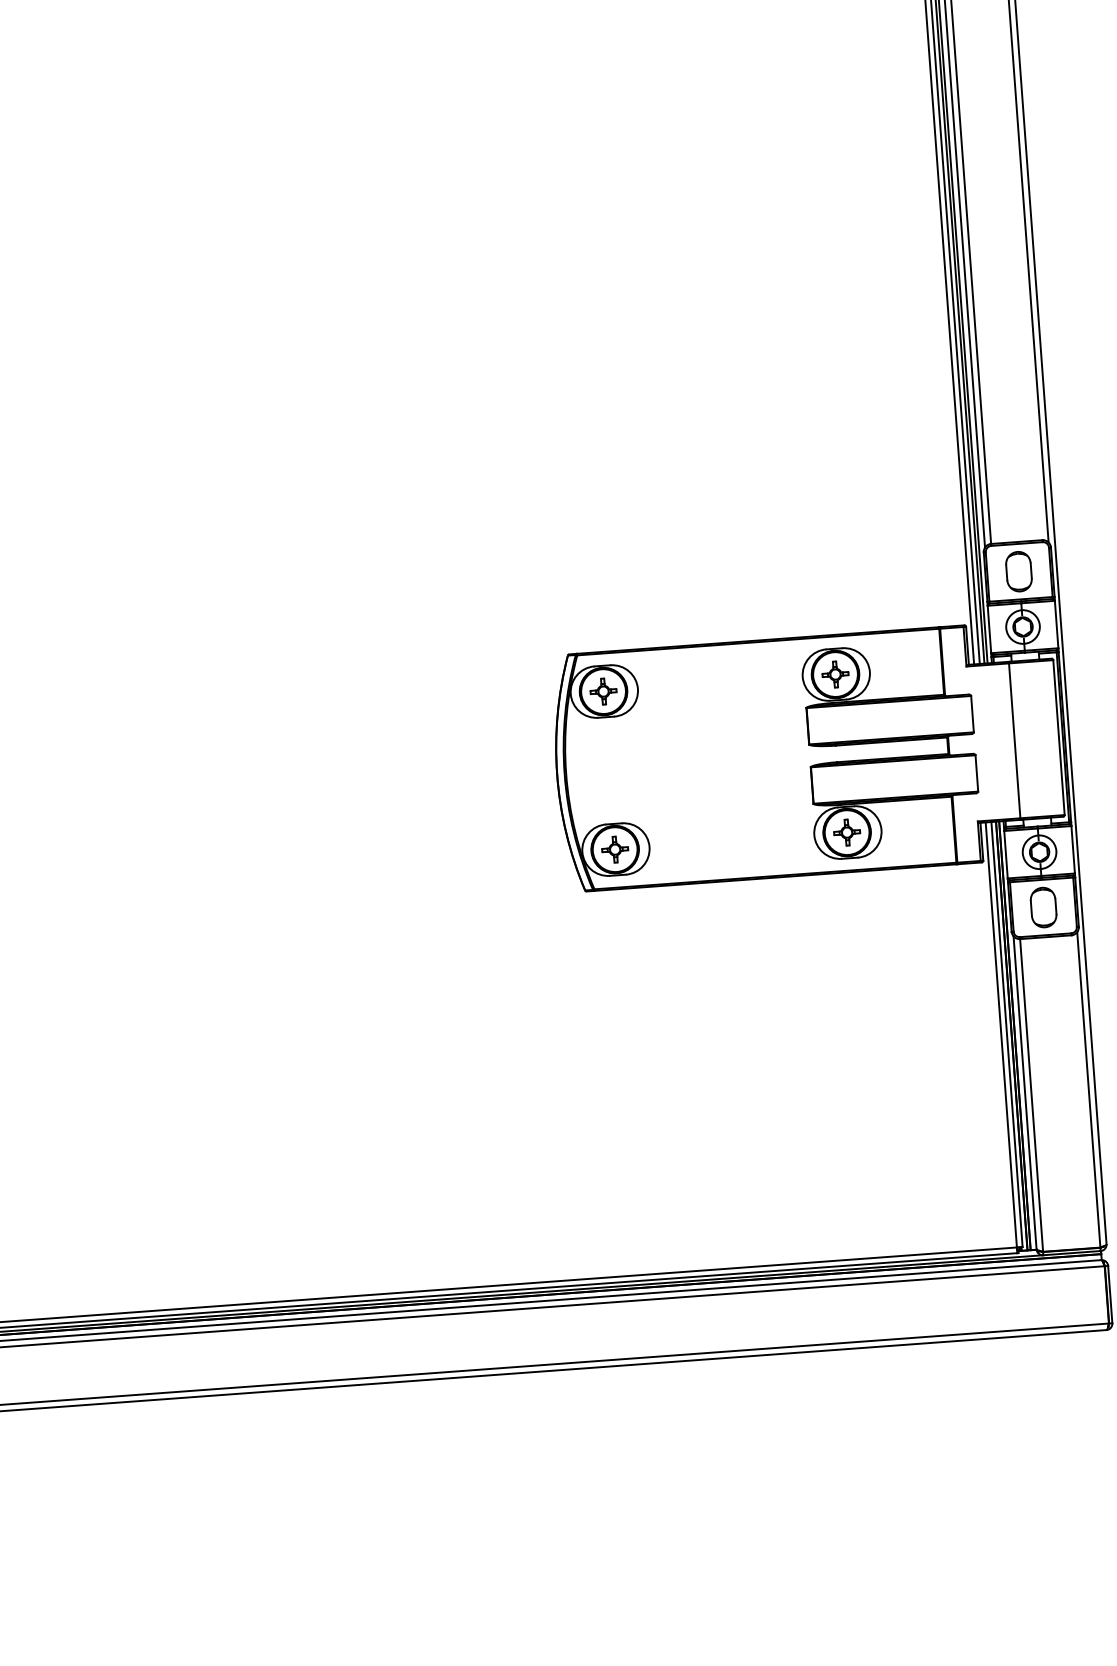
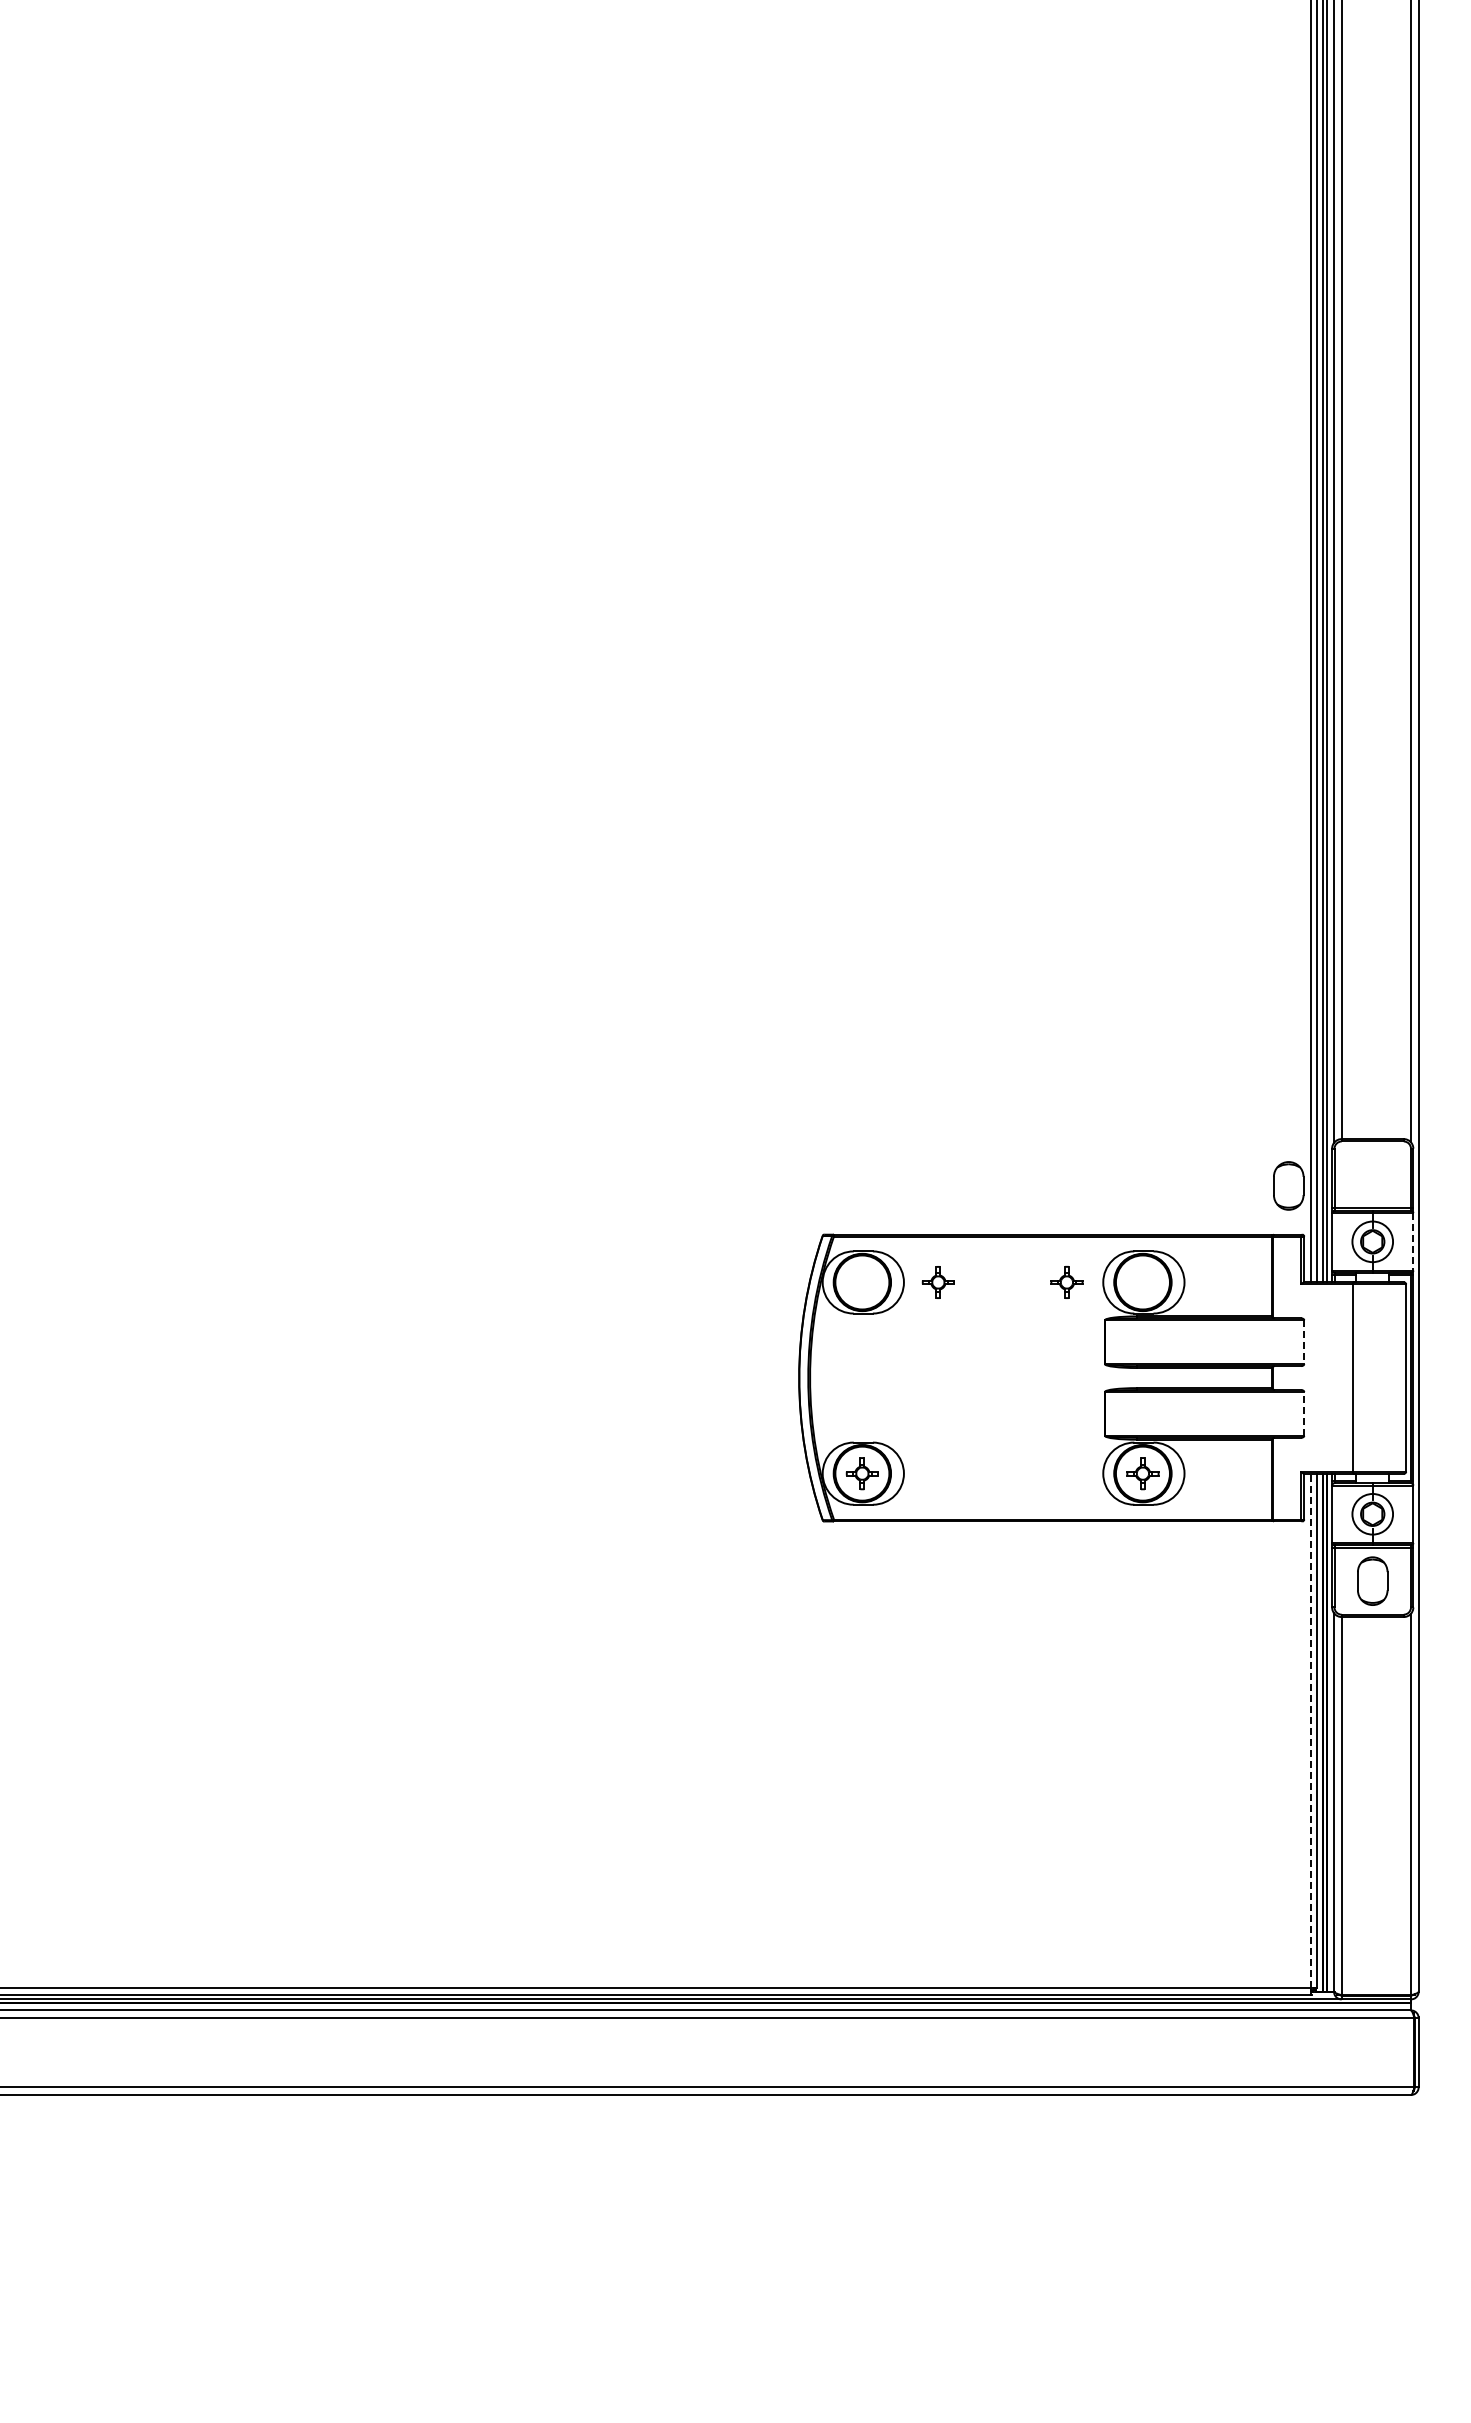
part: (1018, 571) -> (1288, 1185), moved
line: (1056, 624) -> (1413, 1241), solid -> dashed
part: (835, 674) -> (1066, 1282), moved
part: (602, 691) -> (937, 1282), moved
line: (972, 714) -> (1304, 1342), solid -> dashed
line: (977, 773) -> (1304, 1413), solid -> dashed
line: (1001, 1034) -> (1310, 1730), solid -> dashed

